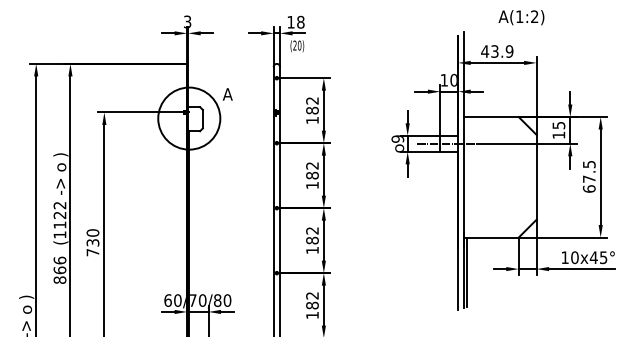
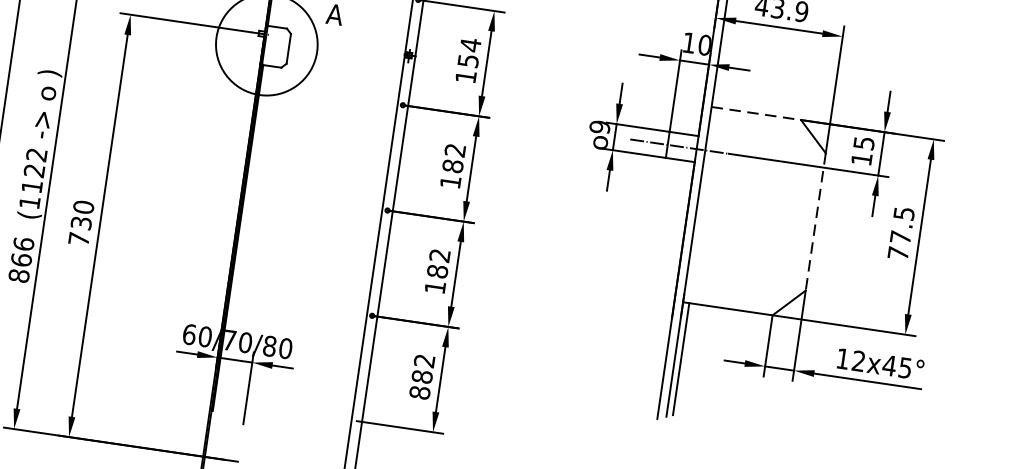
text: (312, 105) -> (469, 52), 182 -> 154
line: (491, 117) -> (756, 114), solid -> dashed
line: (536, 177) -> (815, 222), solid -> dashed
text: (588, 188) -> (897, 252), 67.5 -> 77.5
text: (574, 257) -> (858, 360), 10x45° -> 12x45°
text: (312, 315) -> (419, 392), 182 -> 882

